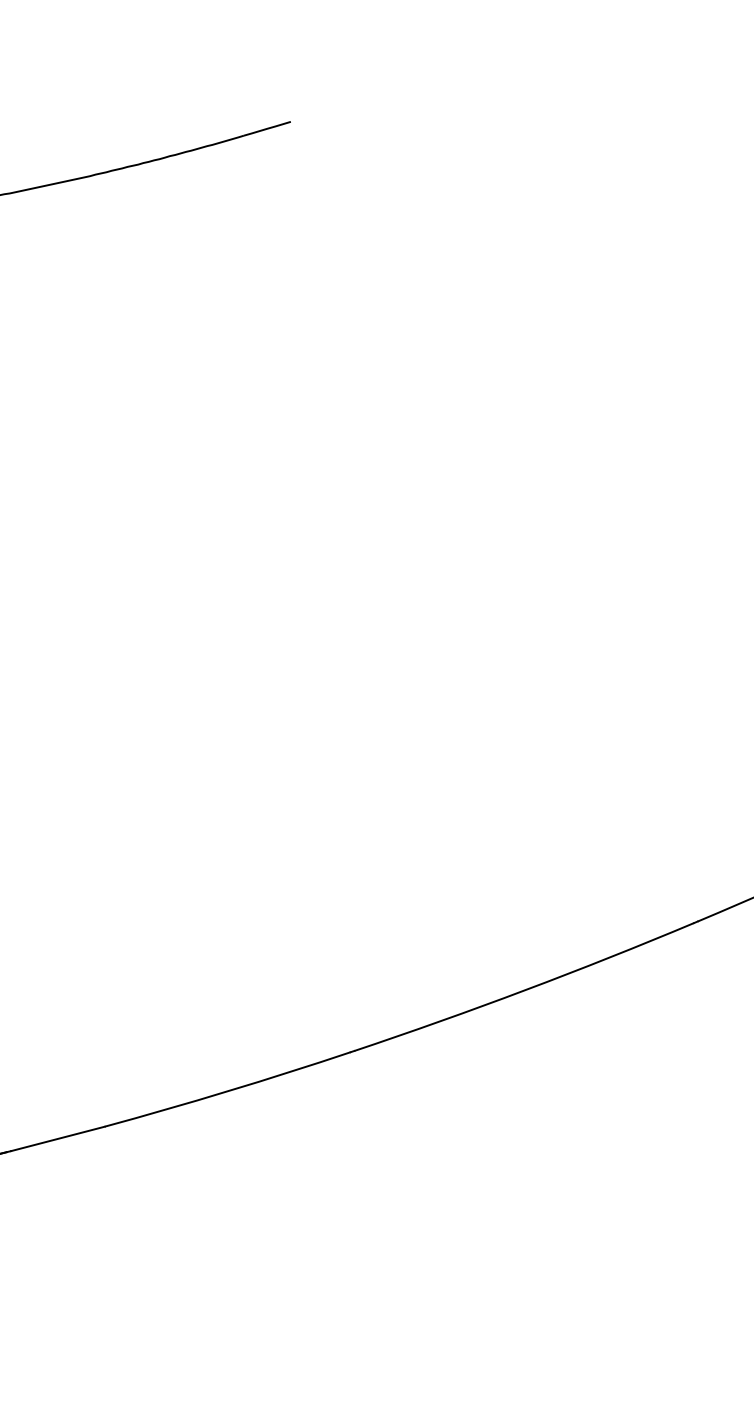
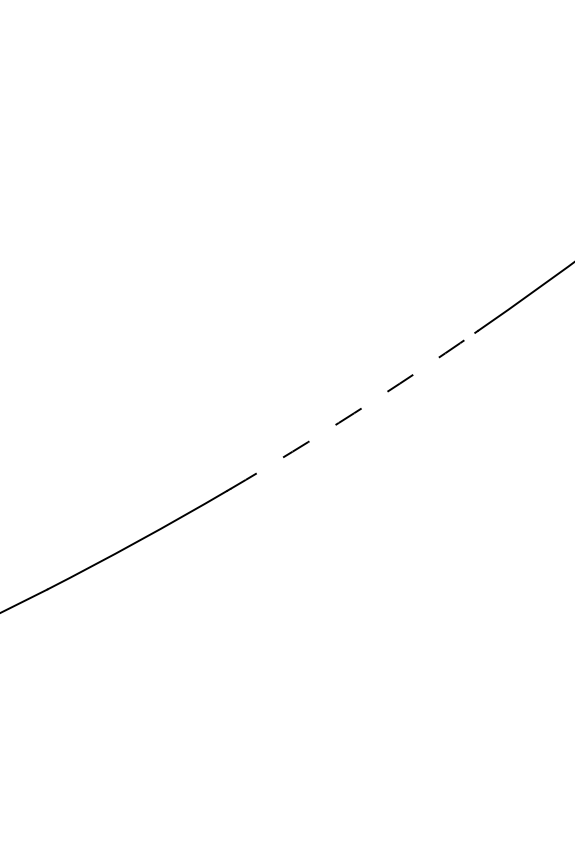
arc: (525, 990) -> (354, 413), solid -> dashed

